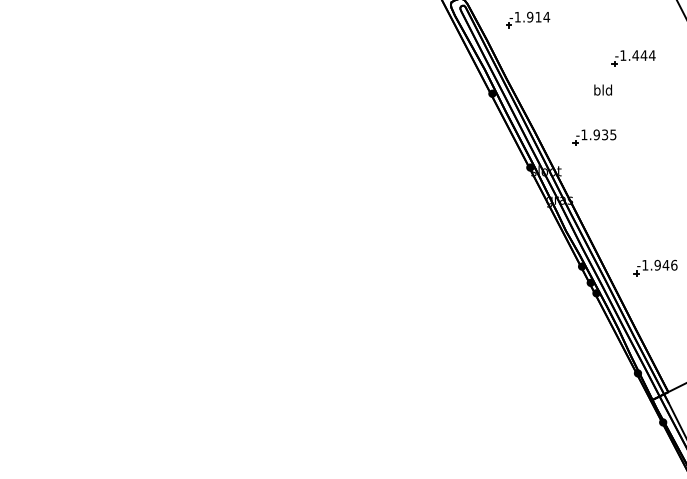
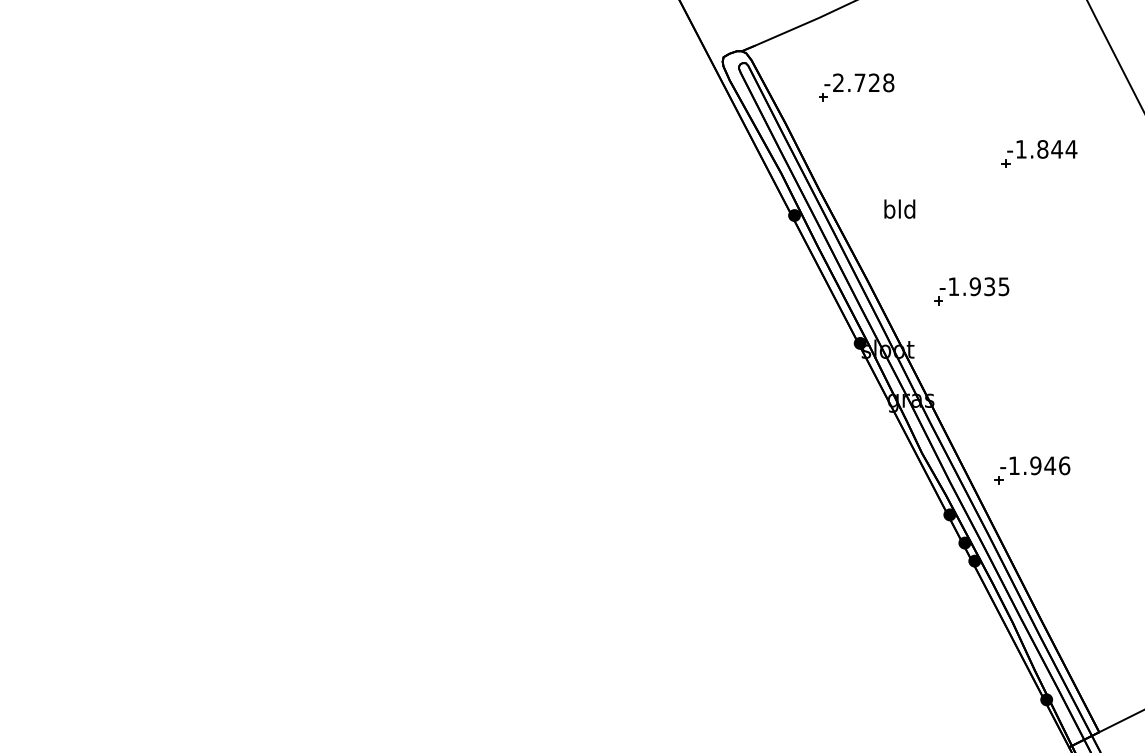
text: (532, 16) -> (863, 81), -1.914 -> -2.728
text: (635, 55) -> (1042, 149), -1.444 -> -1.844
text: (602, 89) -> (898, 208), moved
part: (655, 267) -> (1031, 469), moved

